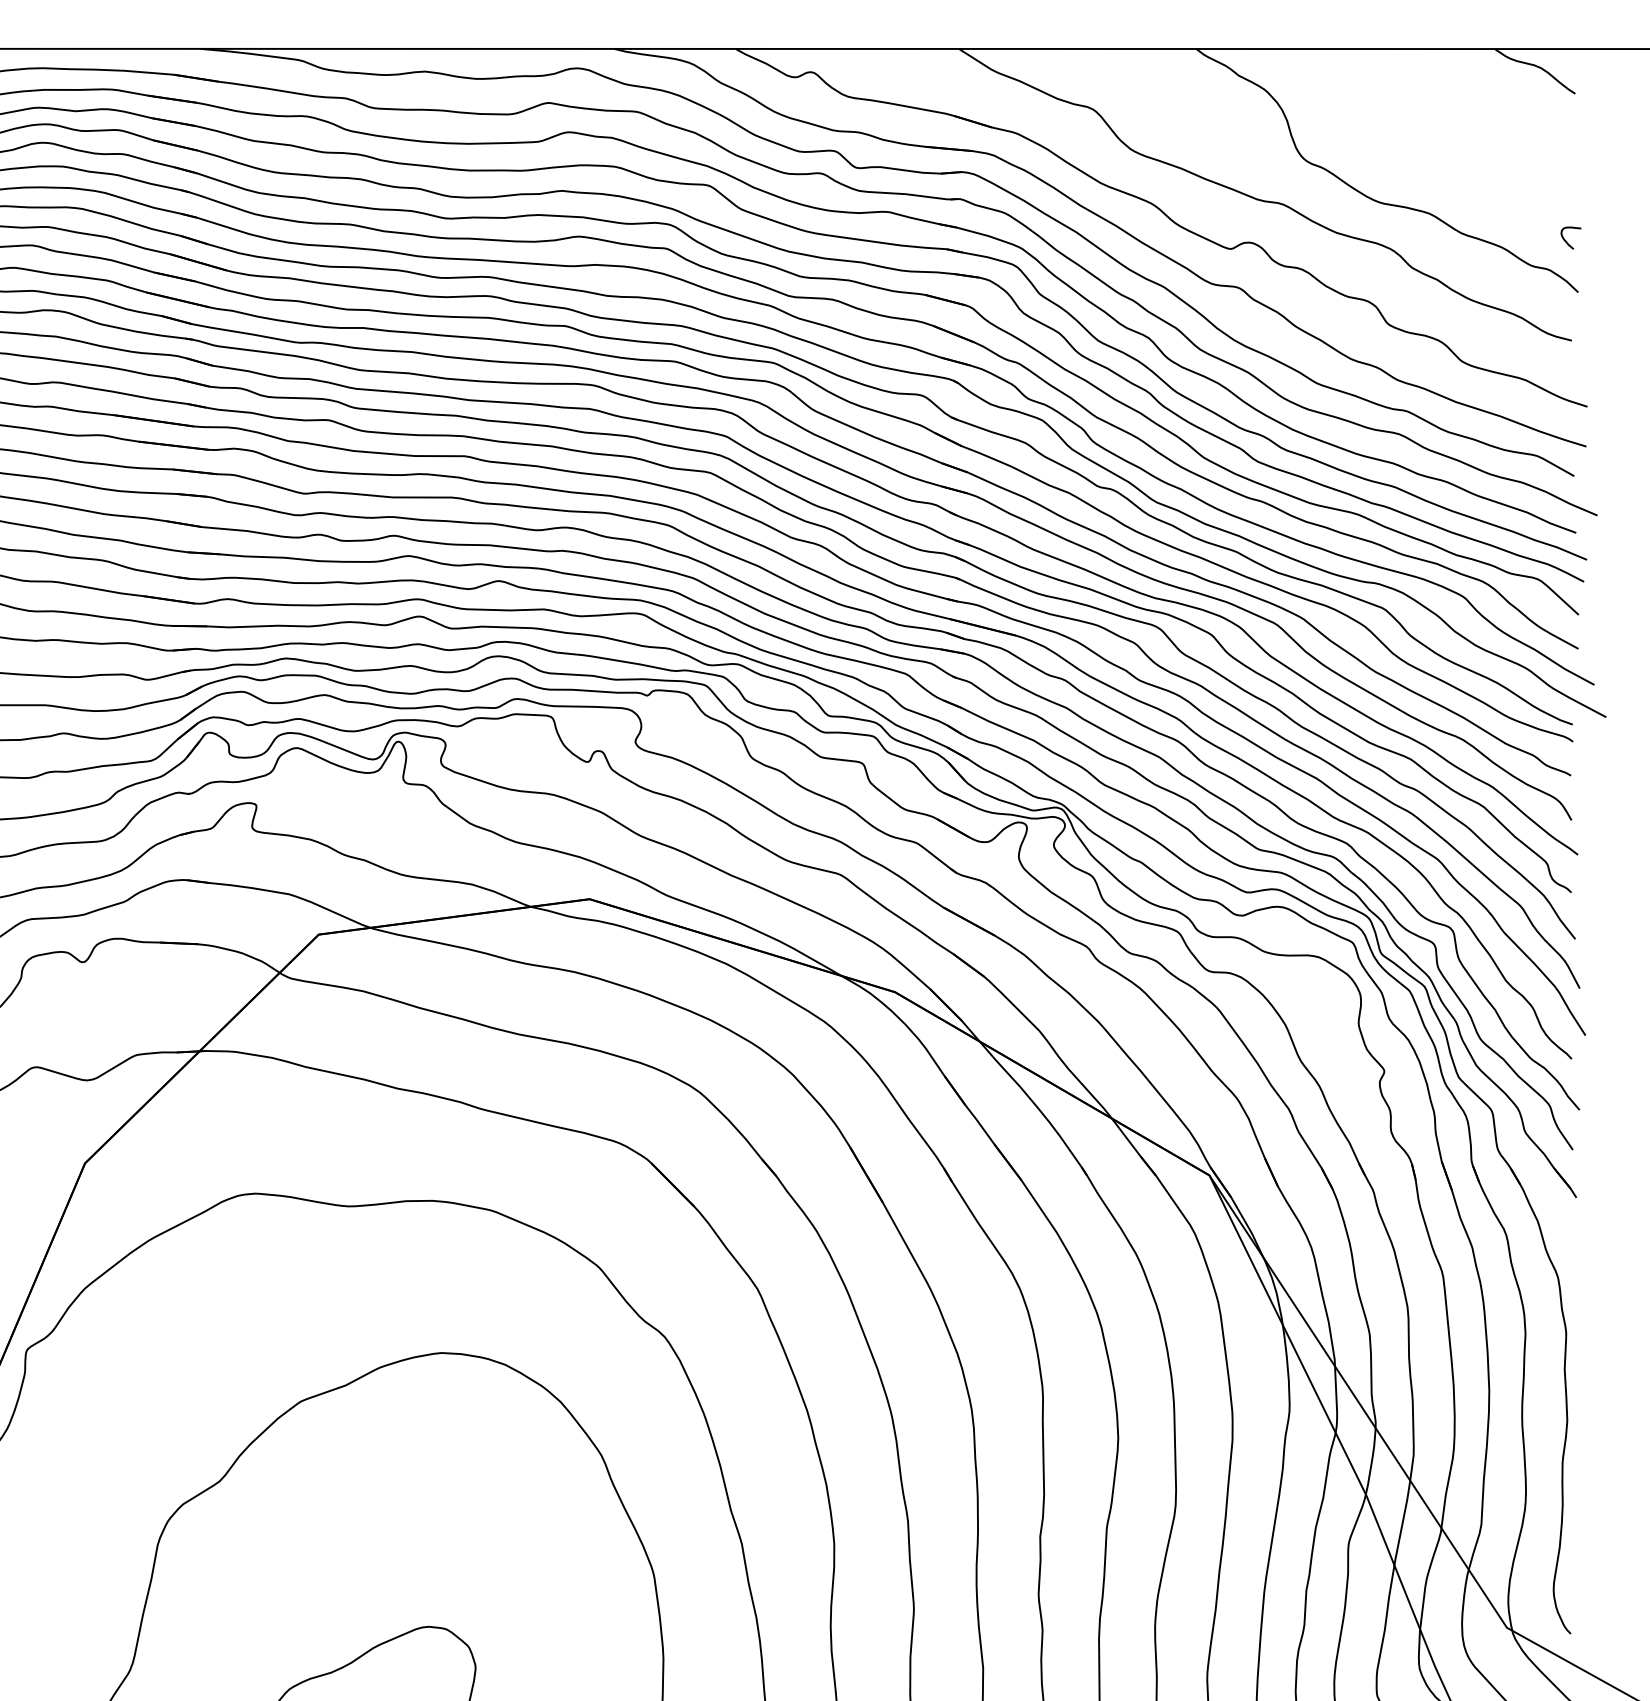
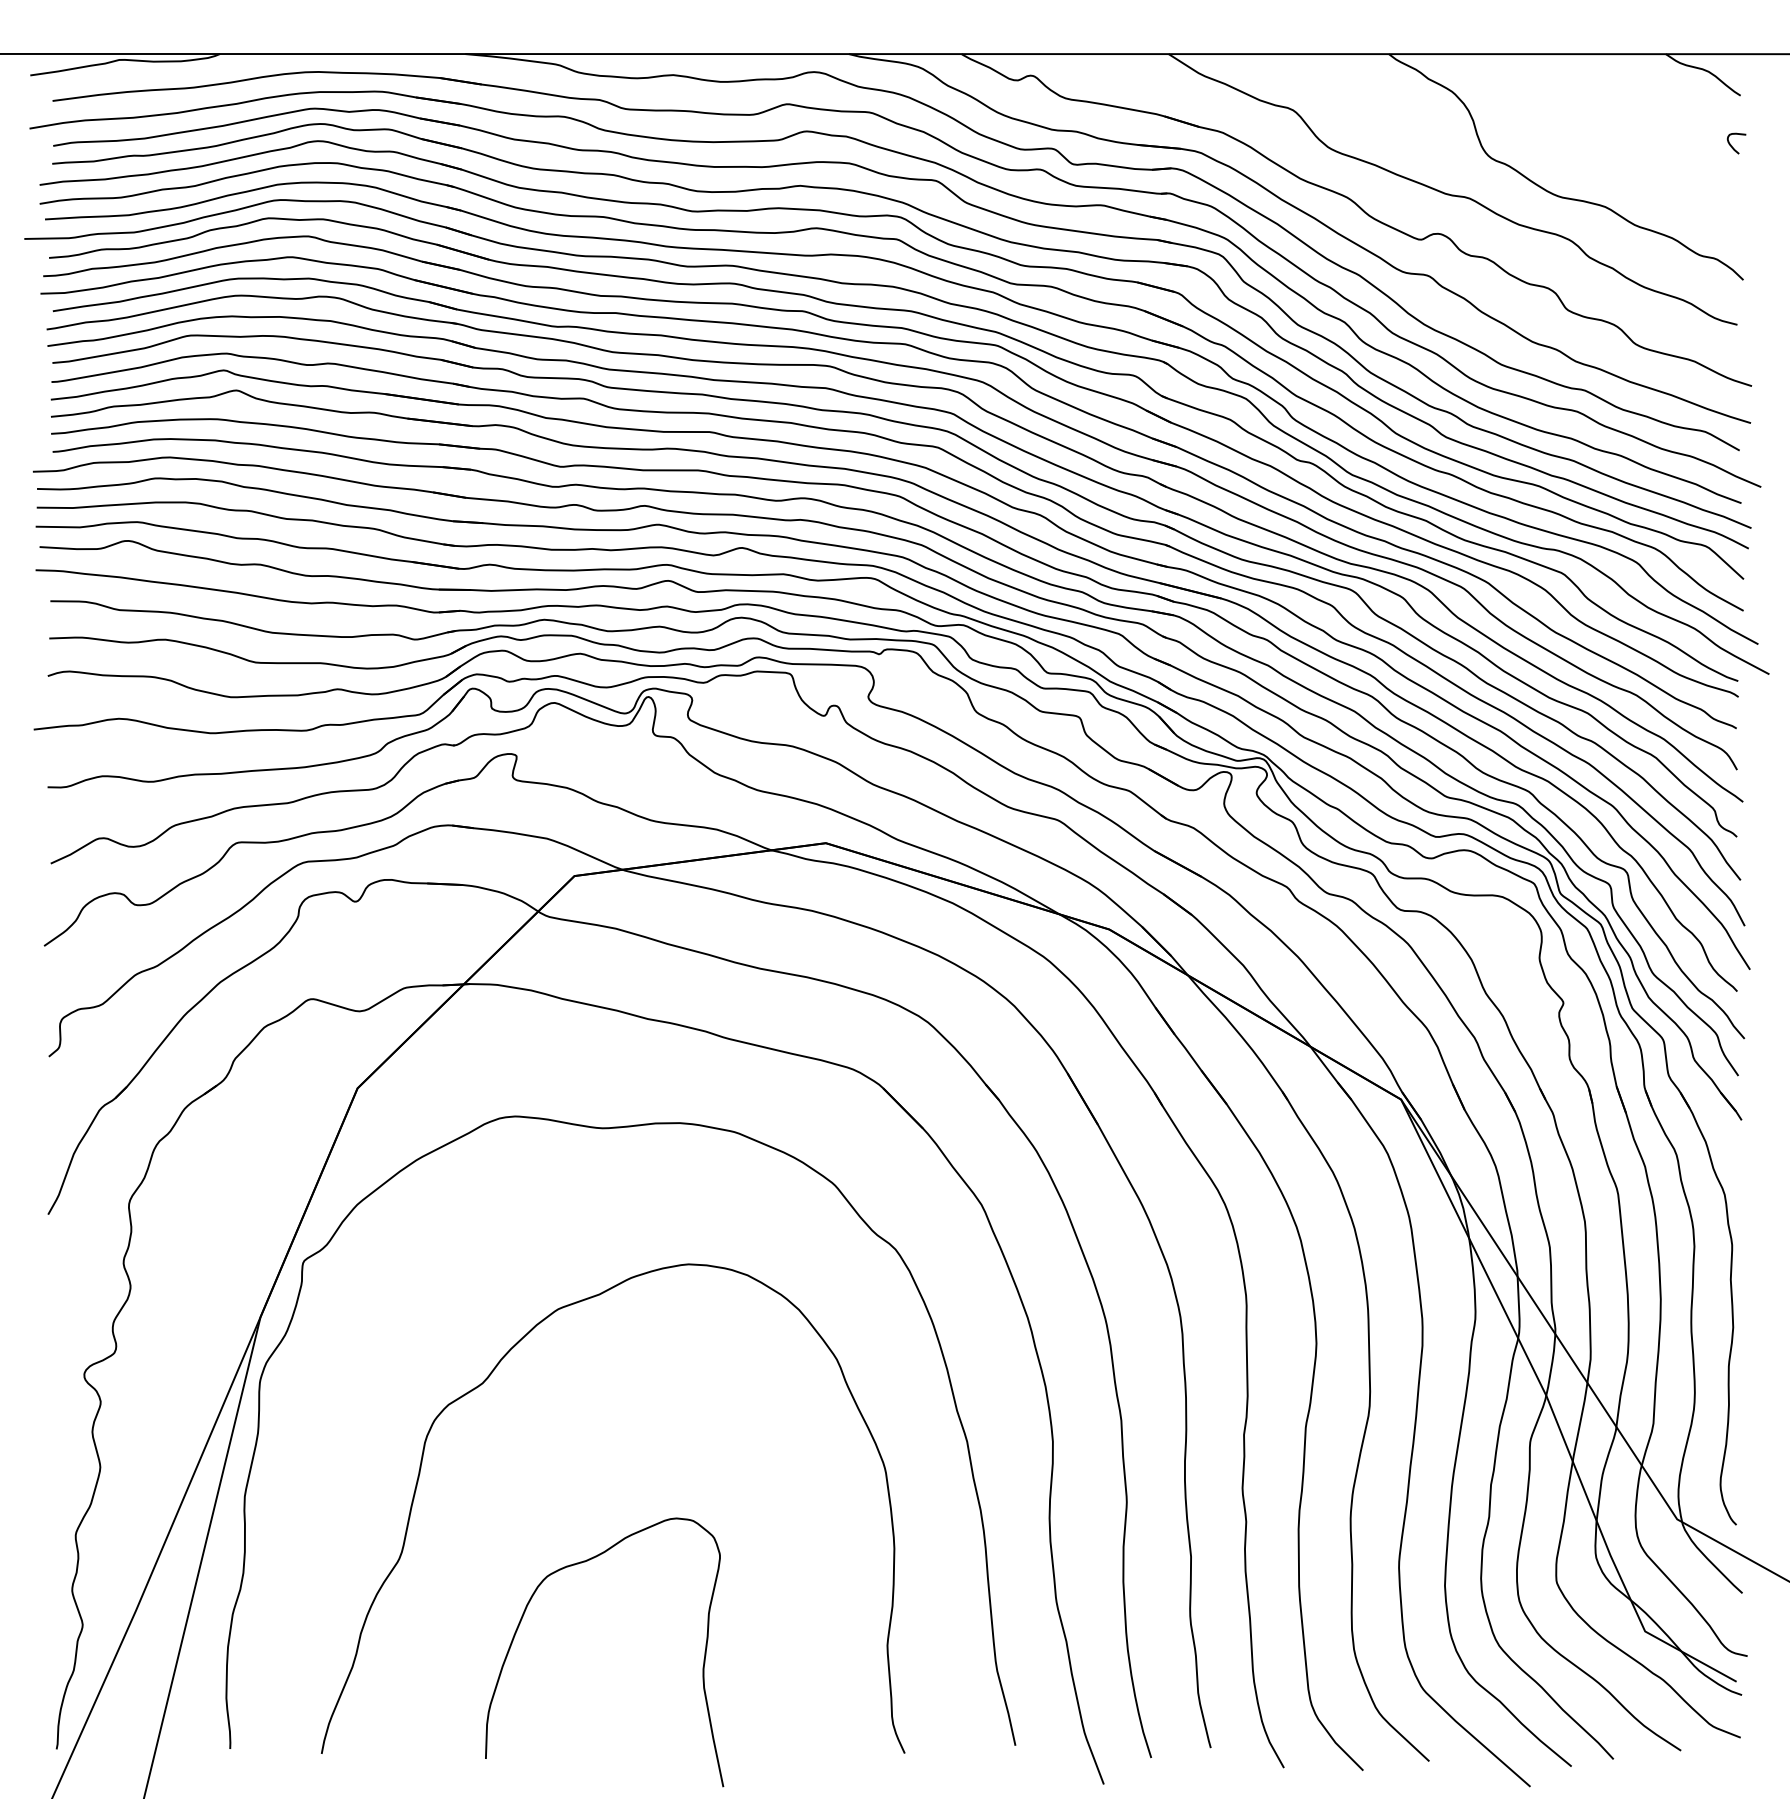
curve: (1566, 241) -> (1732, 146), moved

